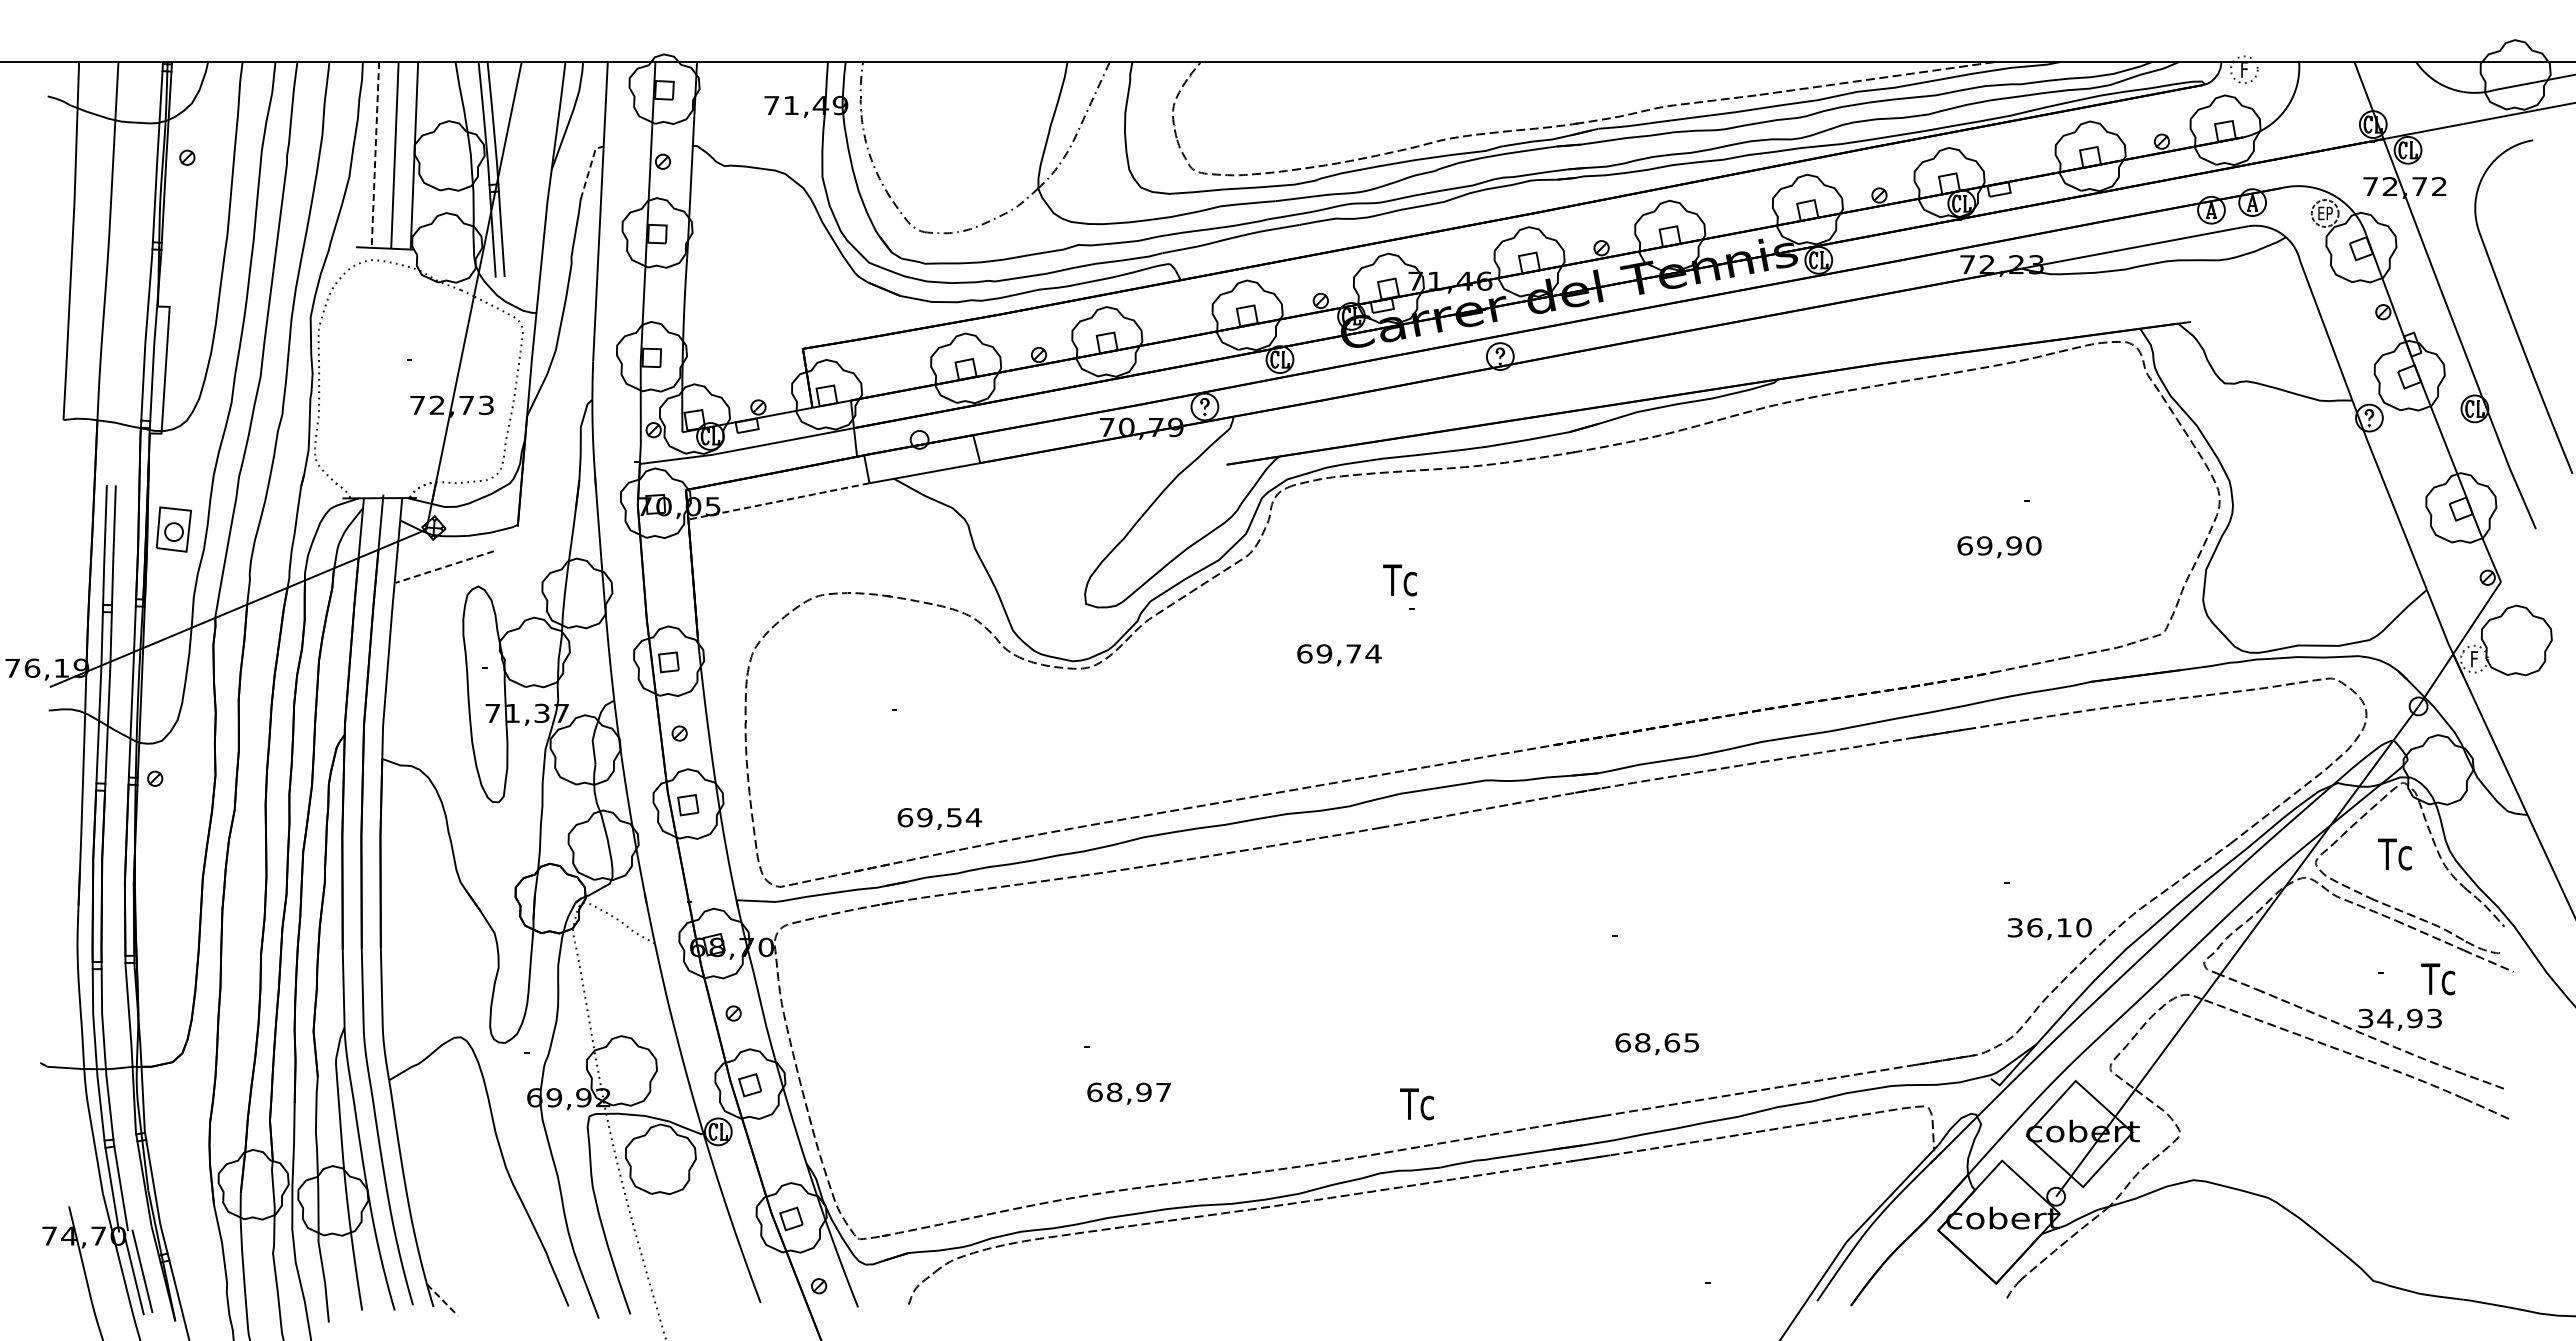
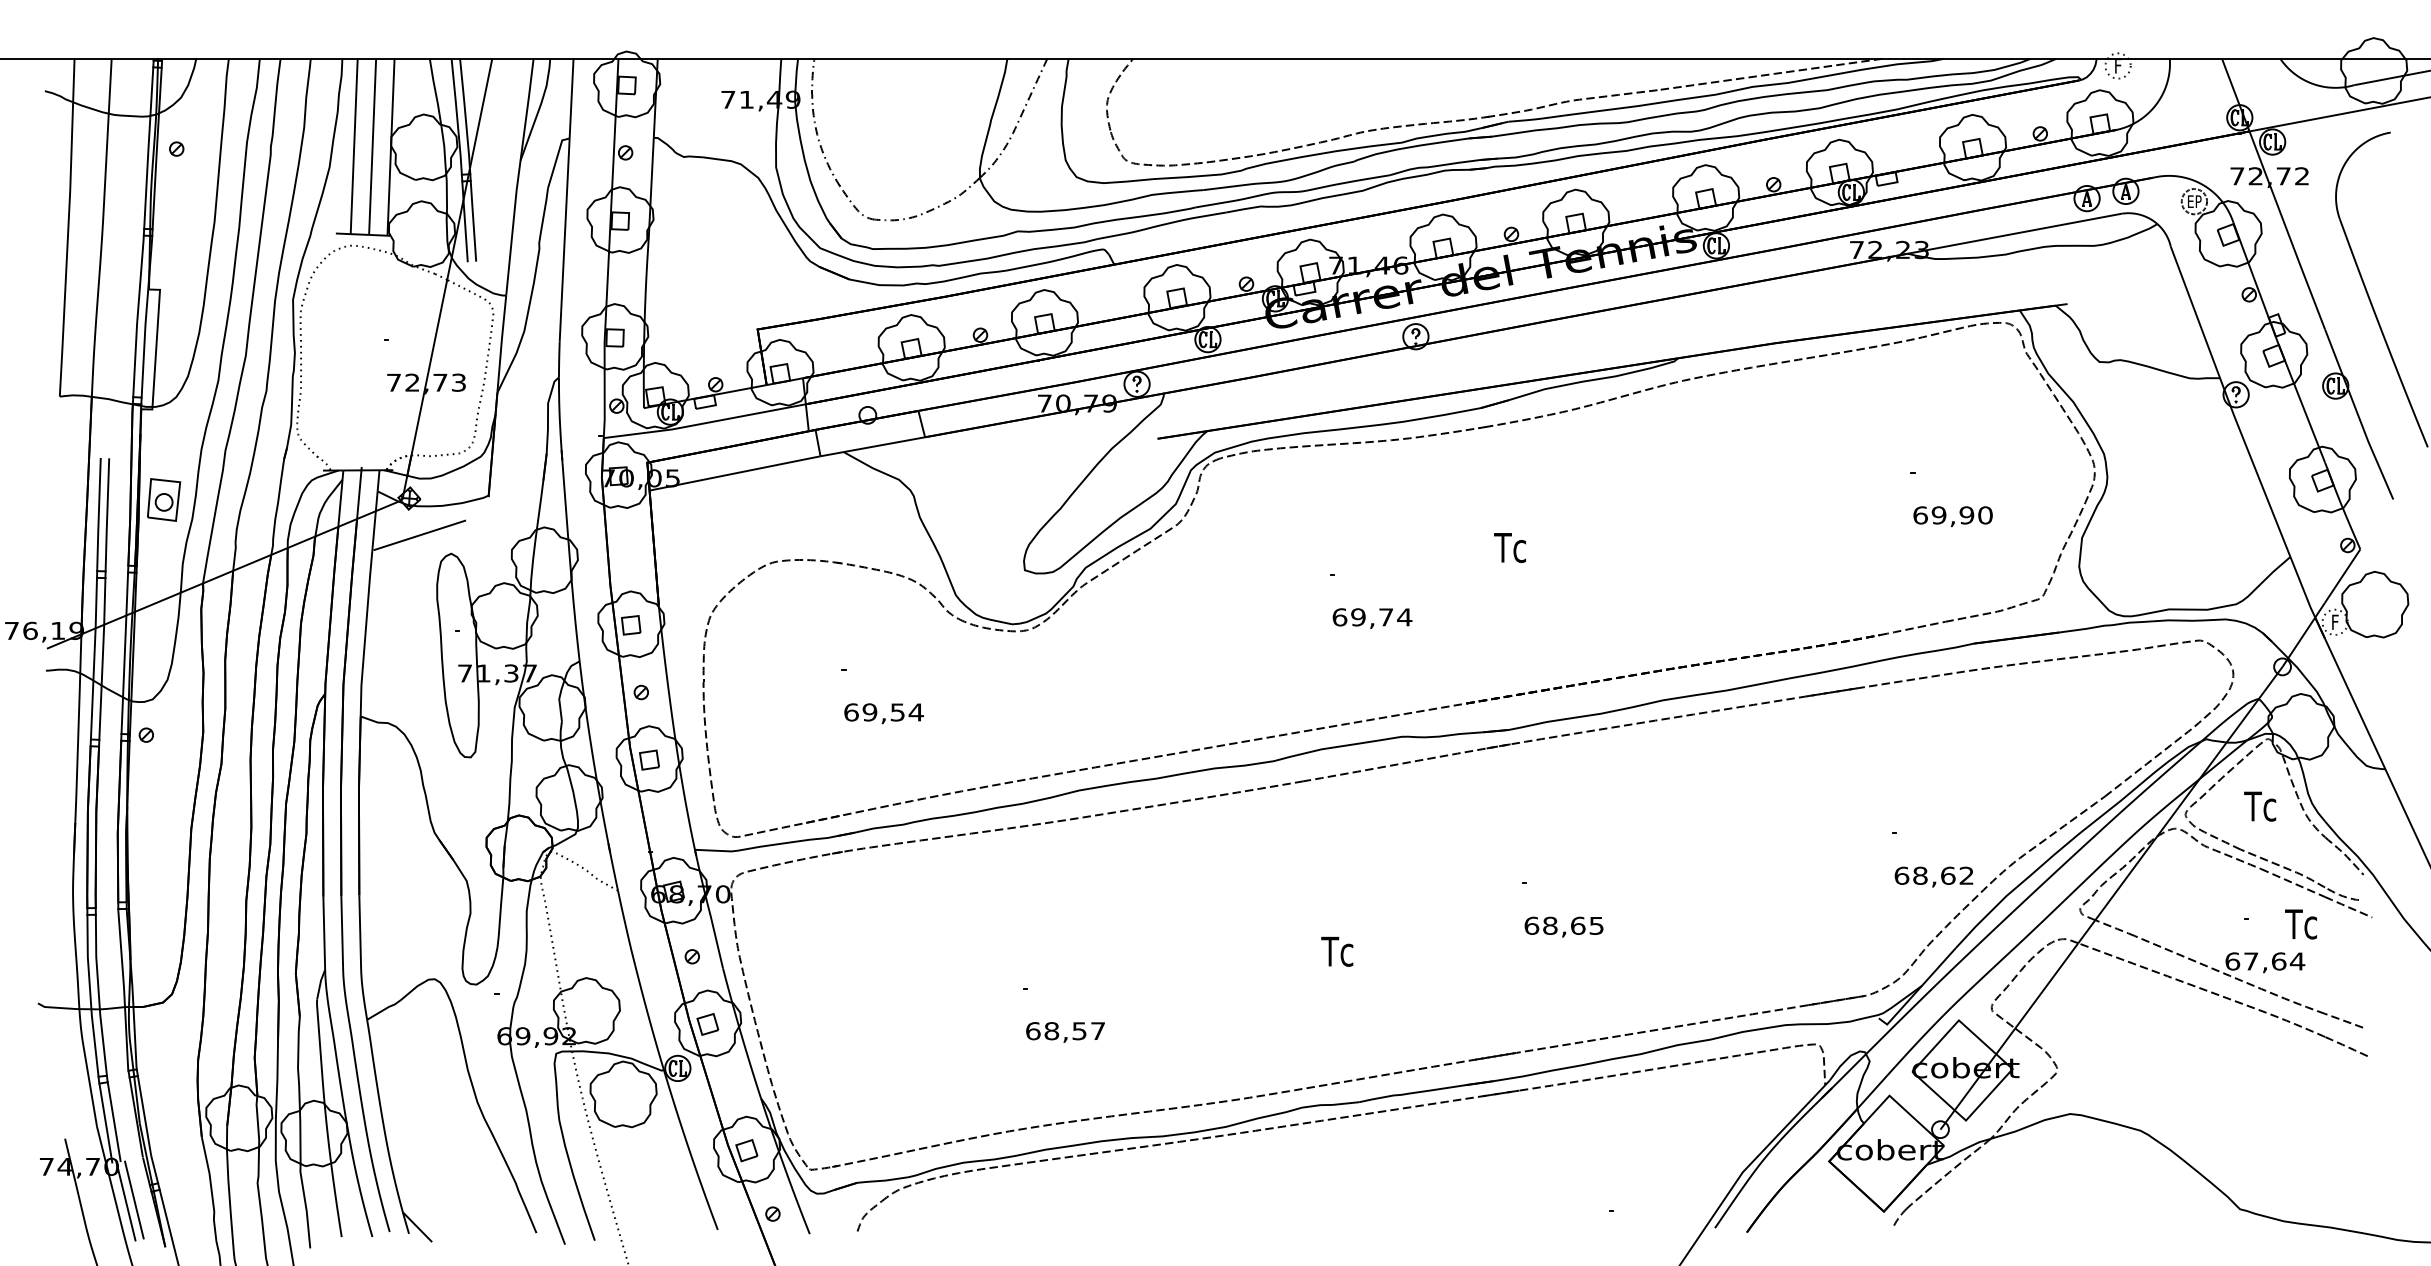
line: (375, 155) -> (354, 146), dashed -> solid
line: (589, 168) -> (556, 159), dashed -> solid
line: (778, 501) -> (734, 473), dashed -> solid
text: (1999, 547) -> (1953, 516), moved
line: (444, 567) -> (419, 535), dashed -> solid
text: (1399, 580) -> (1509, 548), moved
text: (1339, 655) -> (1372, 618), moved
text: (939, 818) -> (883, 713), moved
text: (2049, 927) -> (1934, 875), 36,10 -> 68,62
text: (2400, 1018) -> (2265, 961), 34,93 -> 67,64
text: (1656, 1044) -> (1563, 927), moved
text: (1143, 1091) -> (1079, 1030), 68,97 -> 68,57
text: (1416, 1104) -> (1336, 952), moved
line: (442, 1300) -> (417, 1227), dashed -> solid

